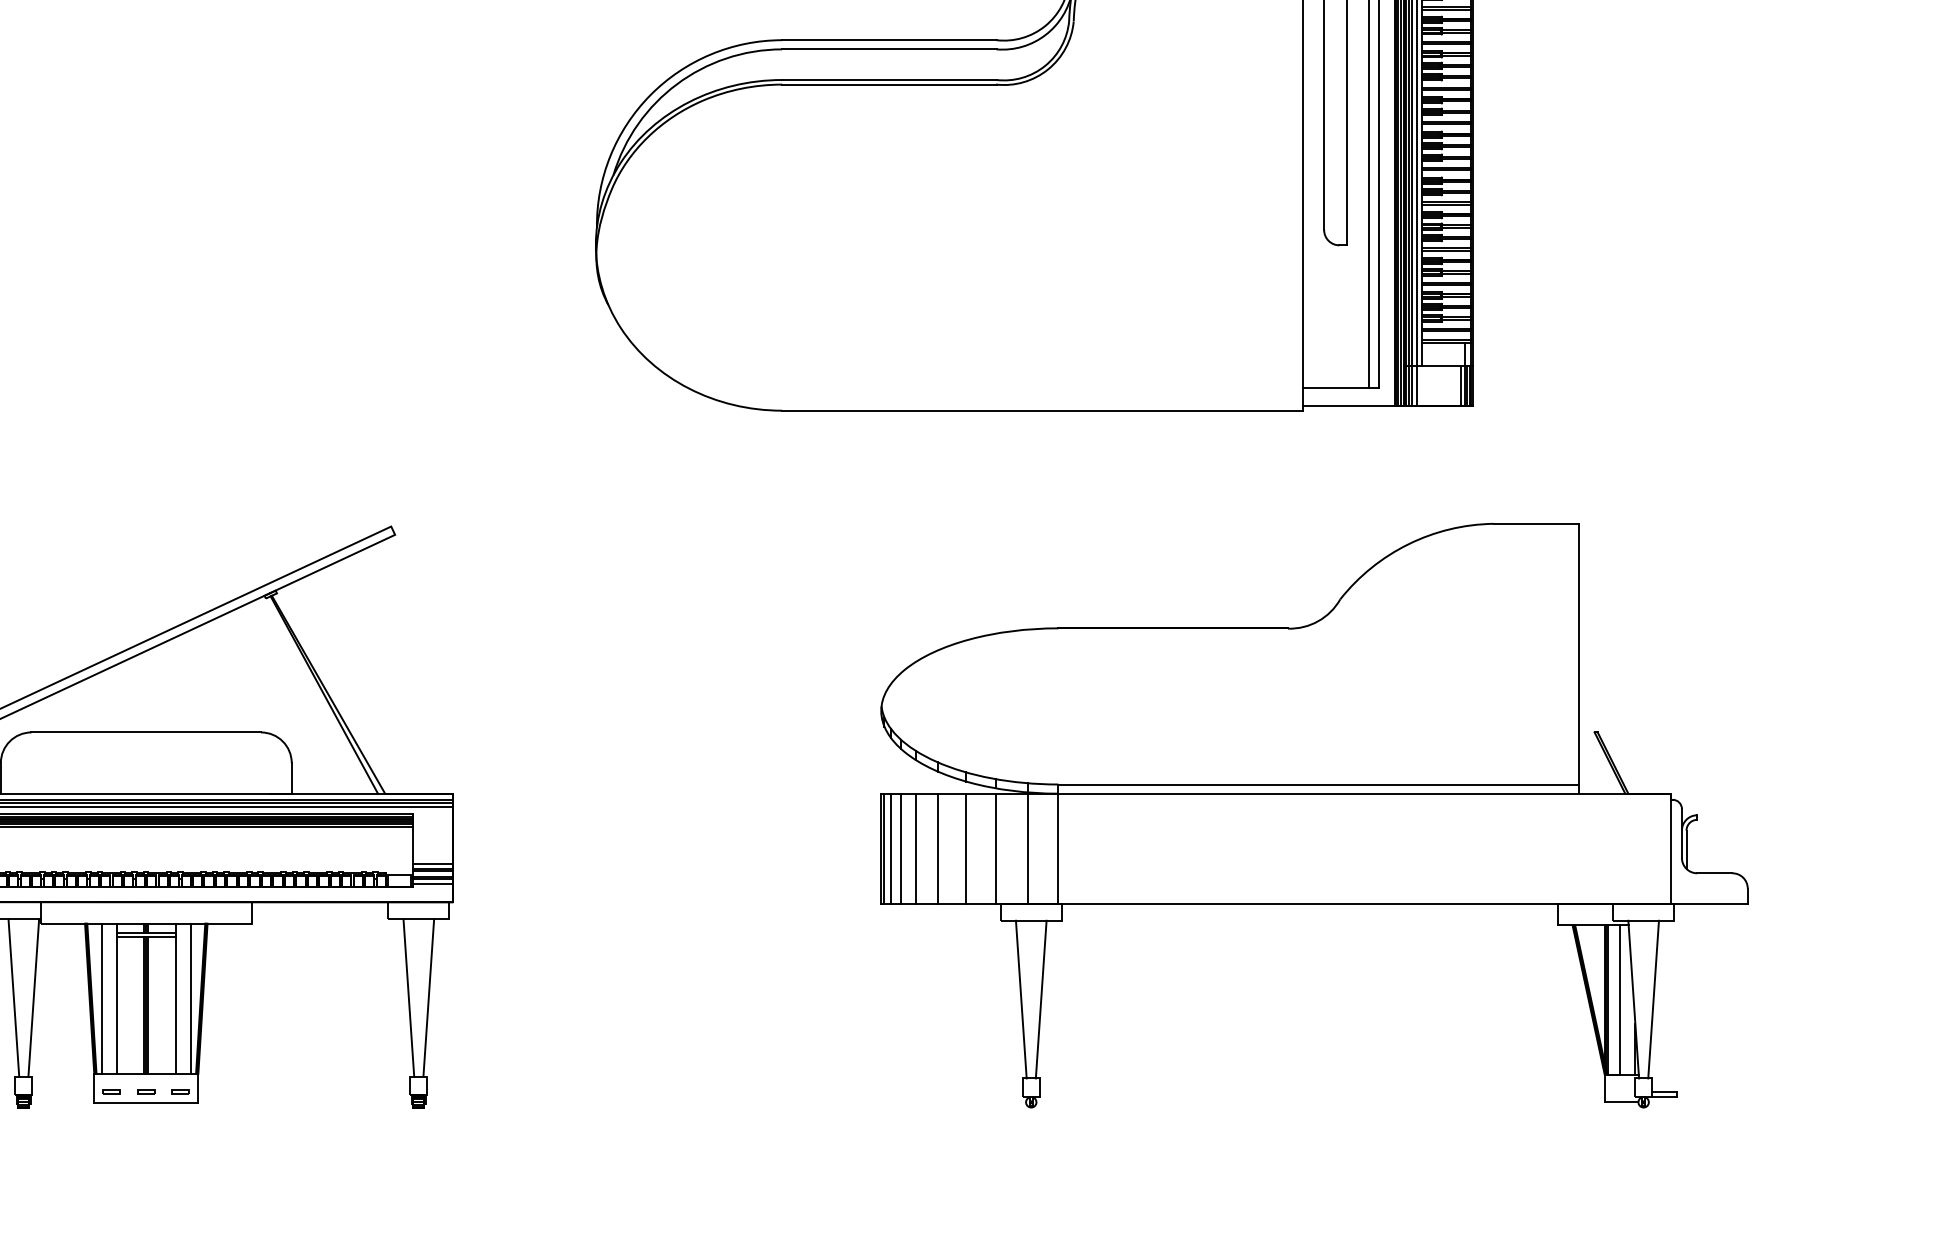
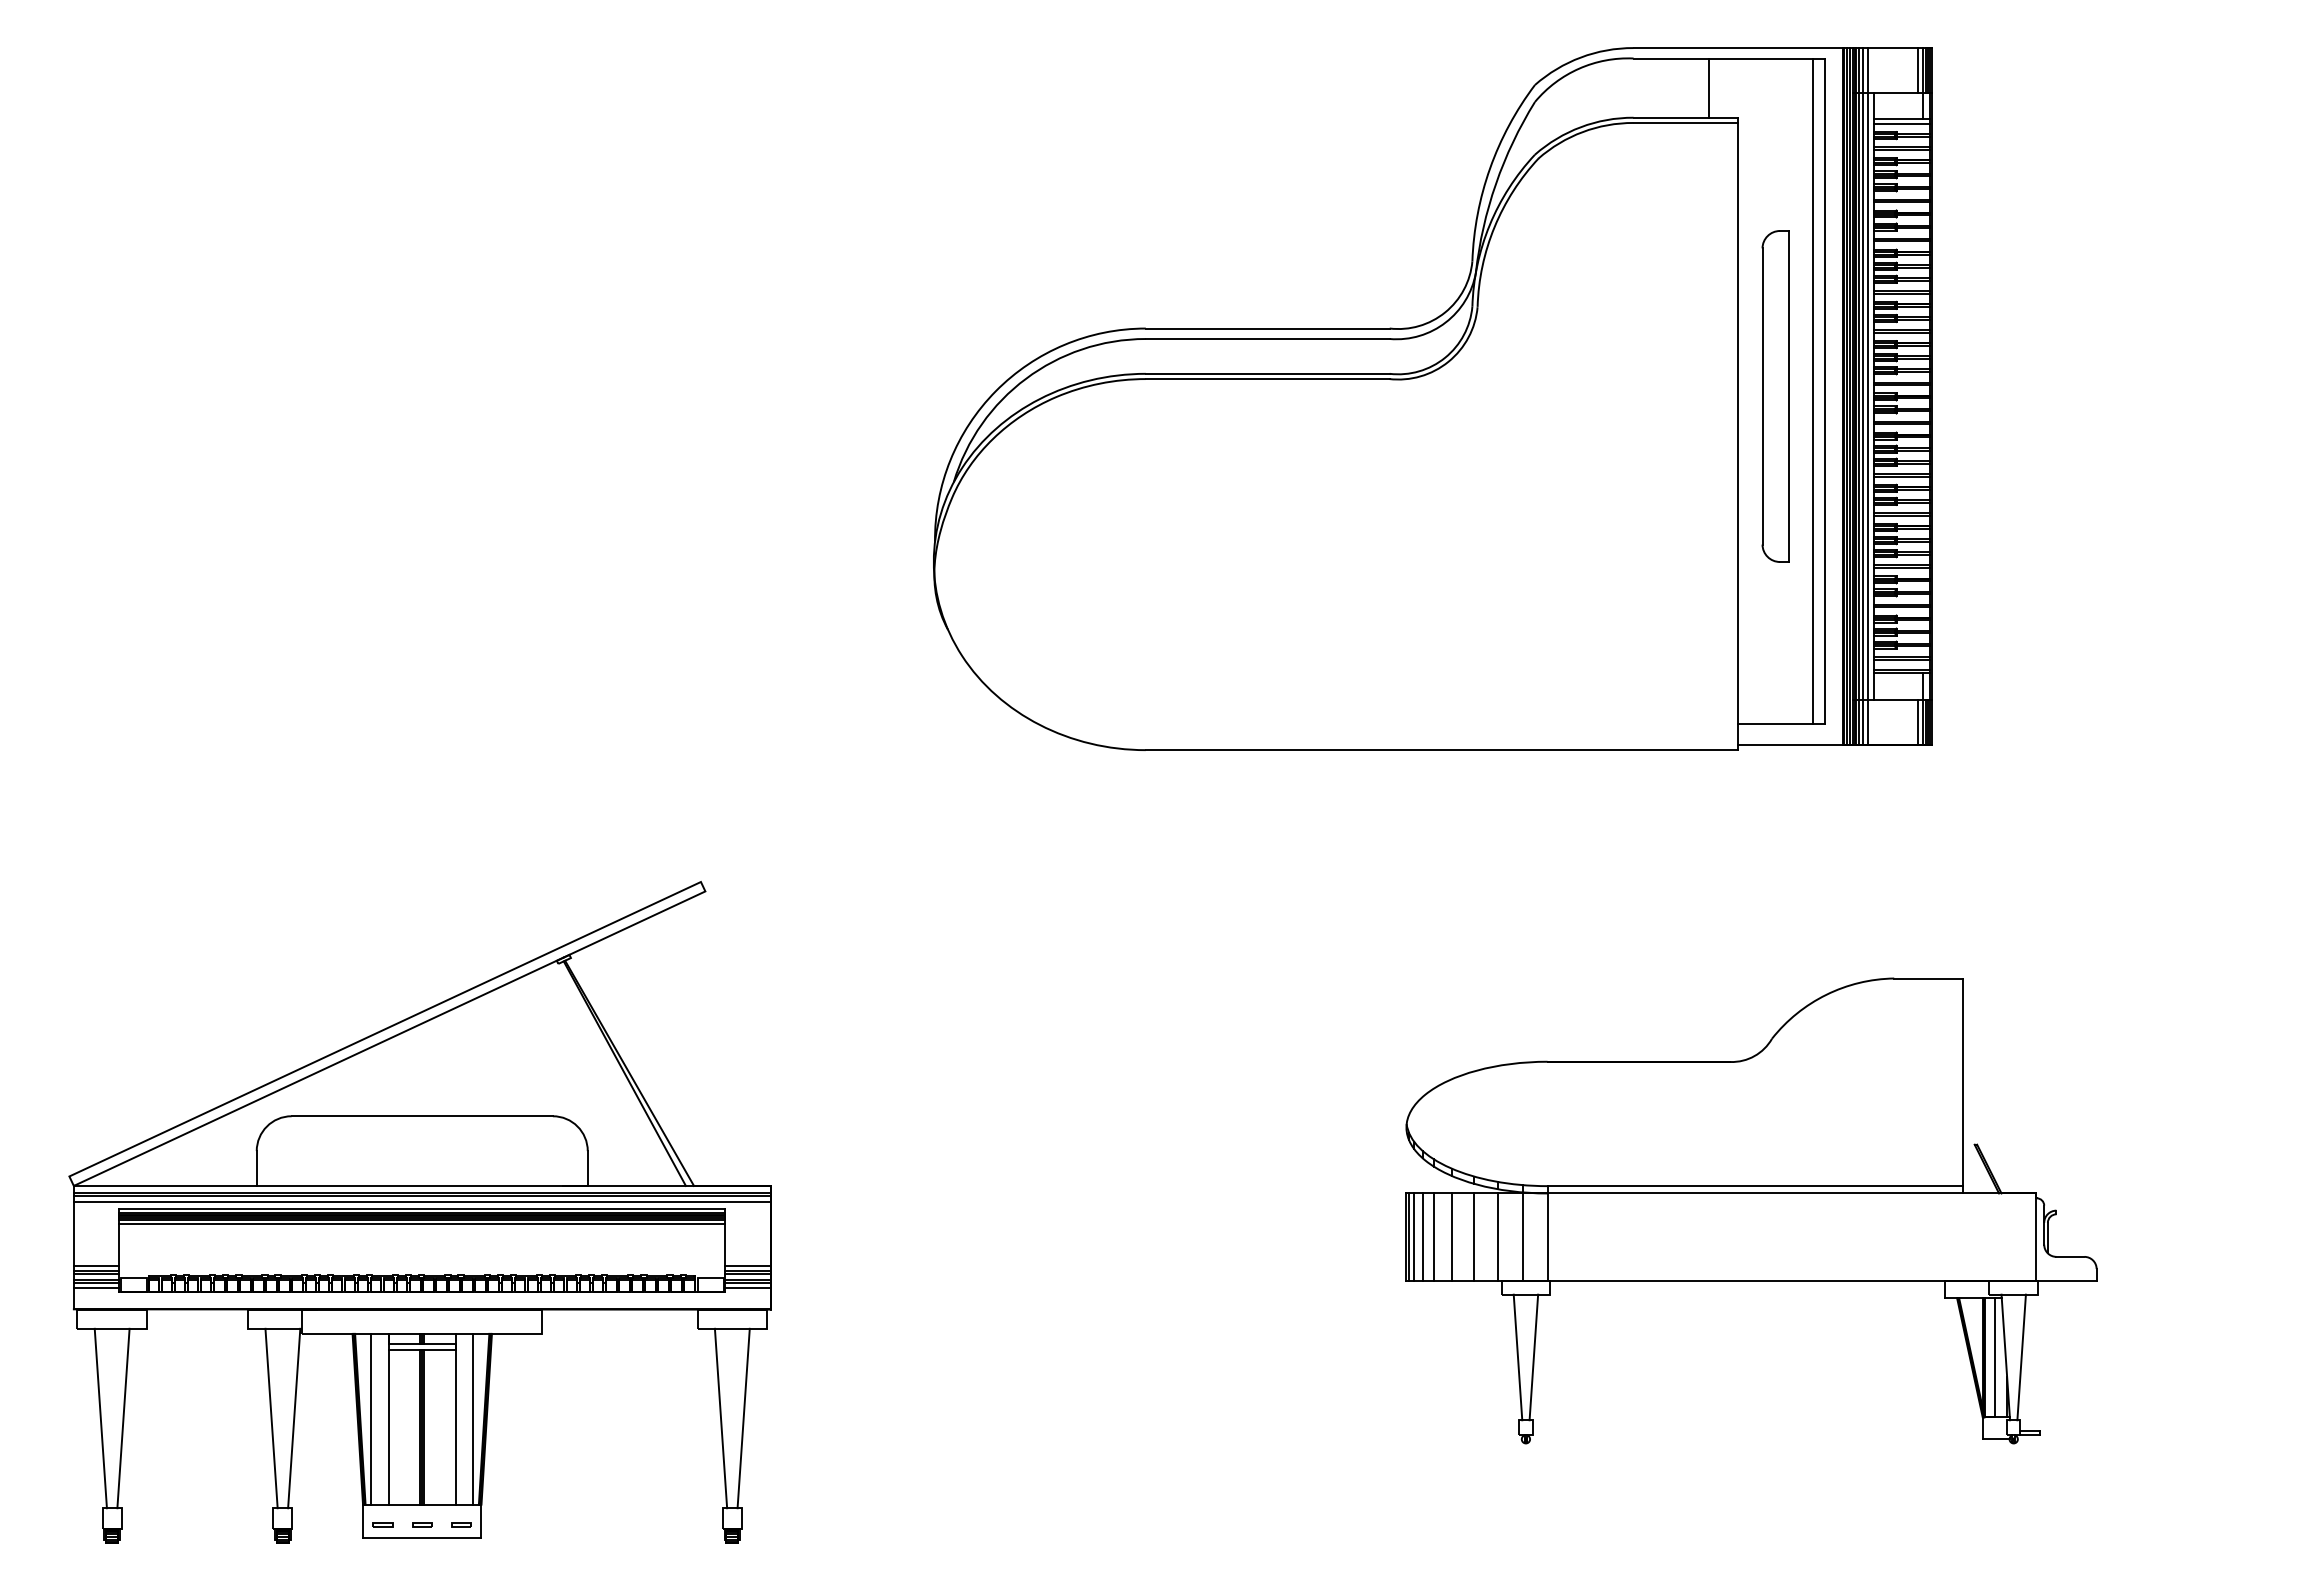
part: (1314, 815) -> (1751, 1210), size x0.7

